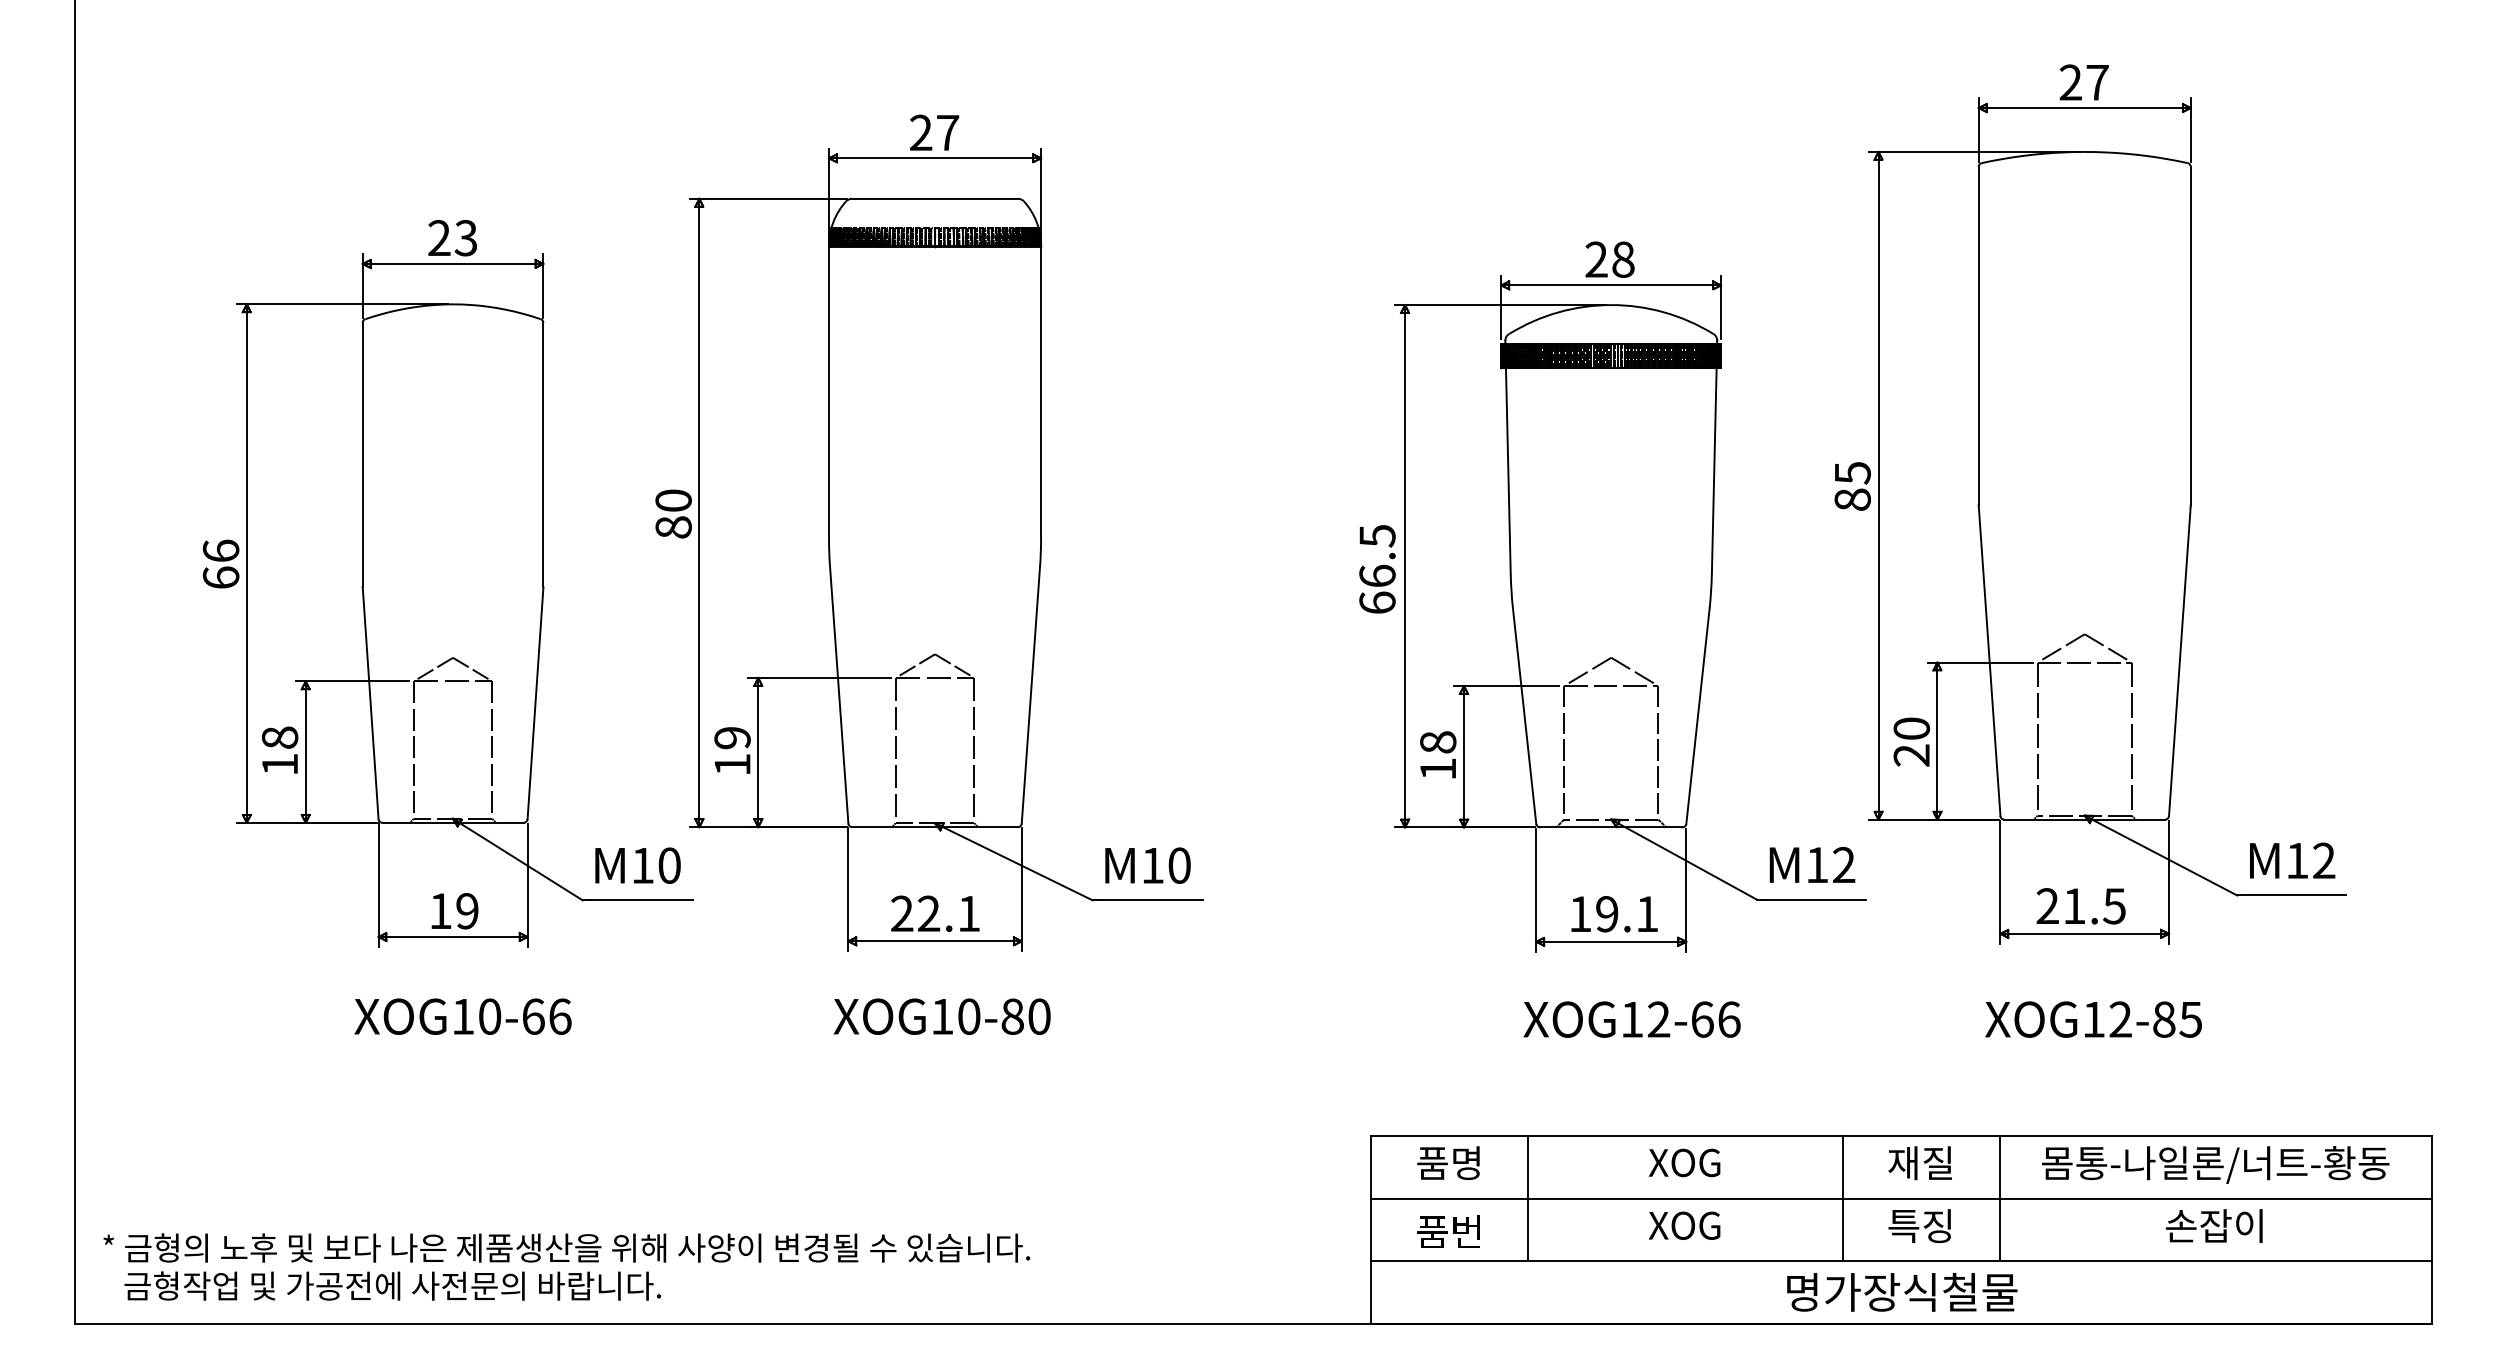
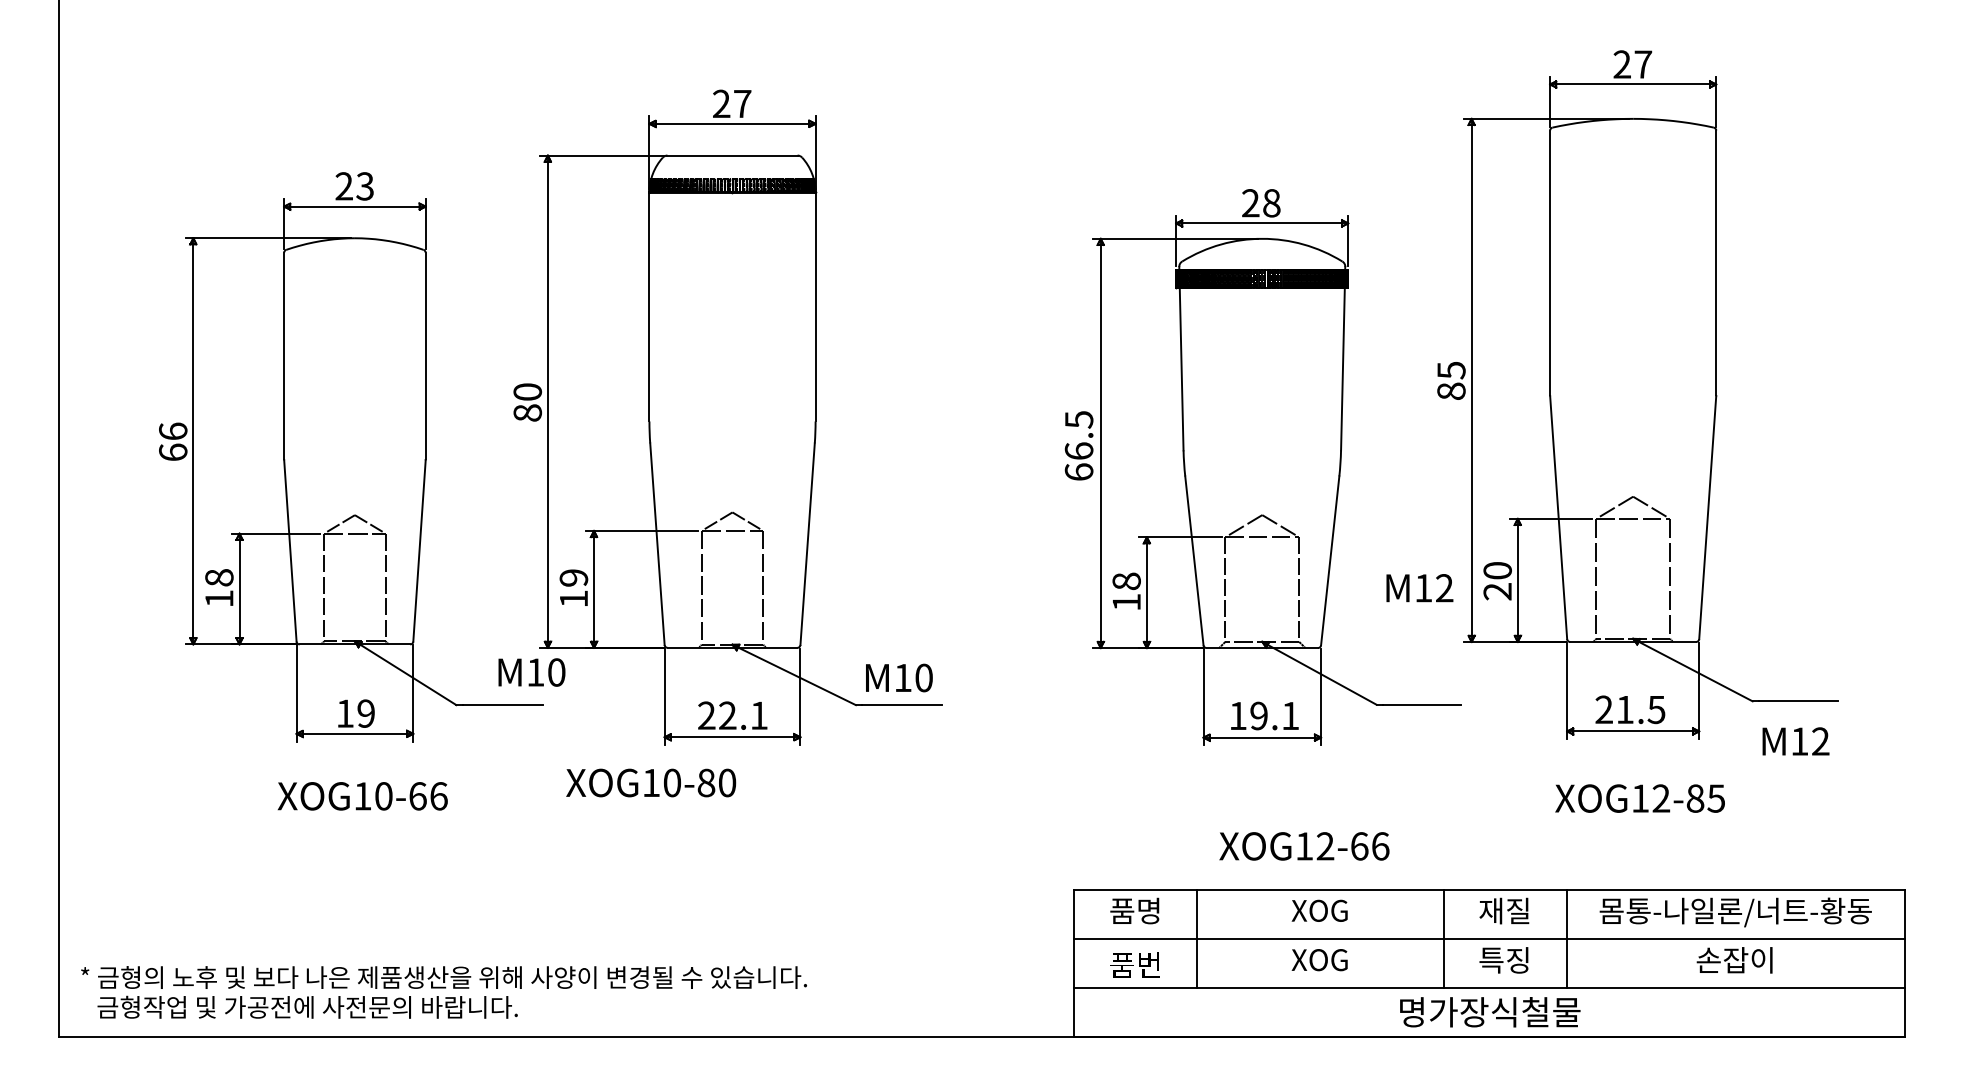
text: (2292, 860) -> (1795, 741), moved
text: (1812, 864) -> (1419, 587), moved
text: (637, 865) -> (531, 672), moved
text: (941, 1016) -> (650, 782), moved
text: (1631, 1019) -> (1303, 846), moved

